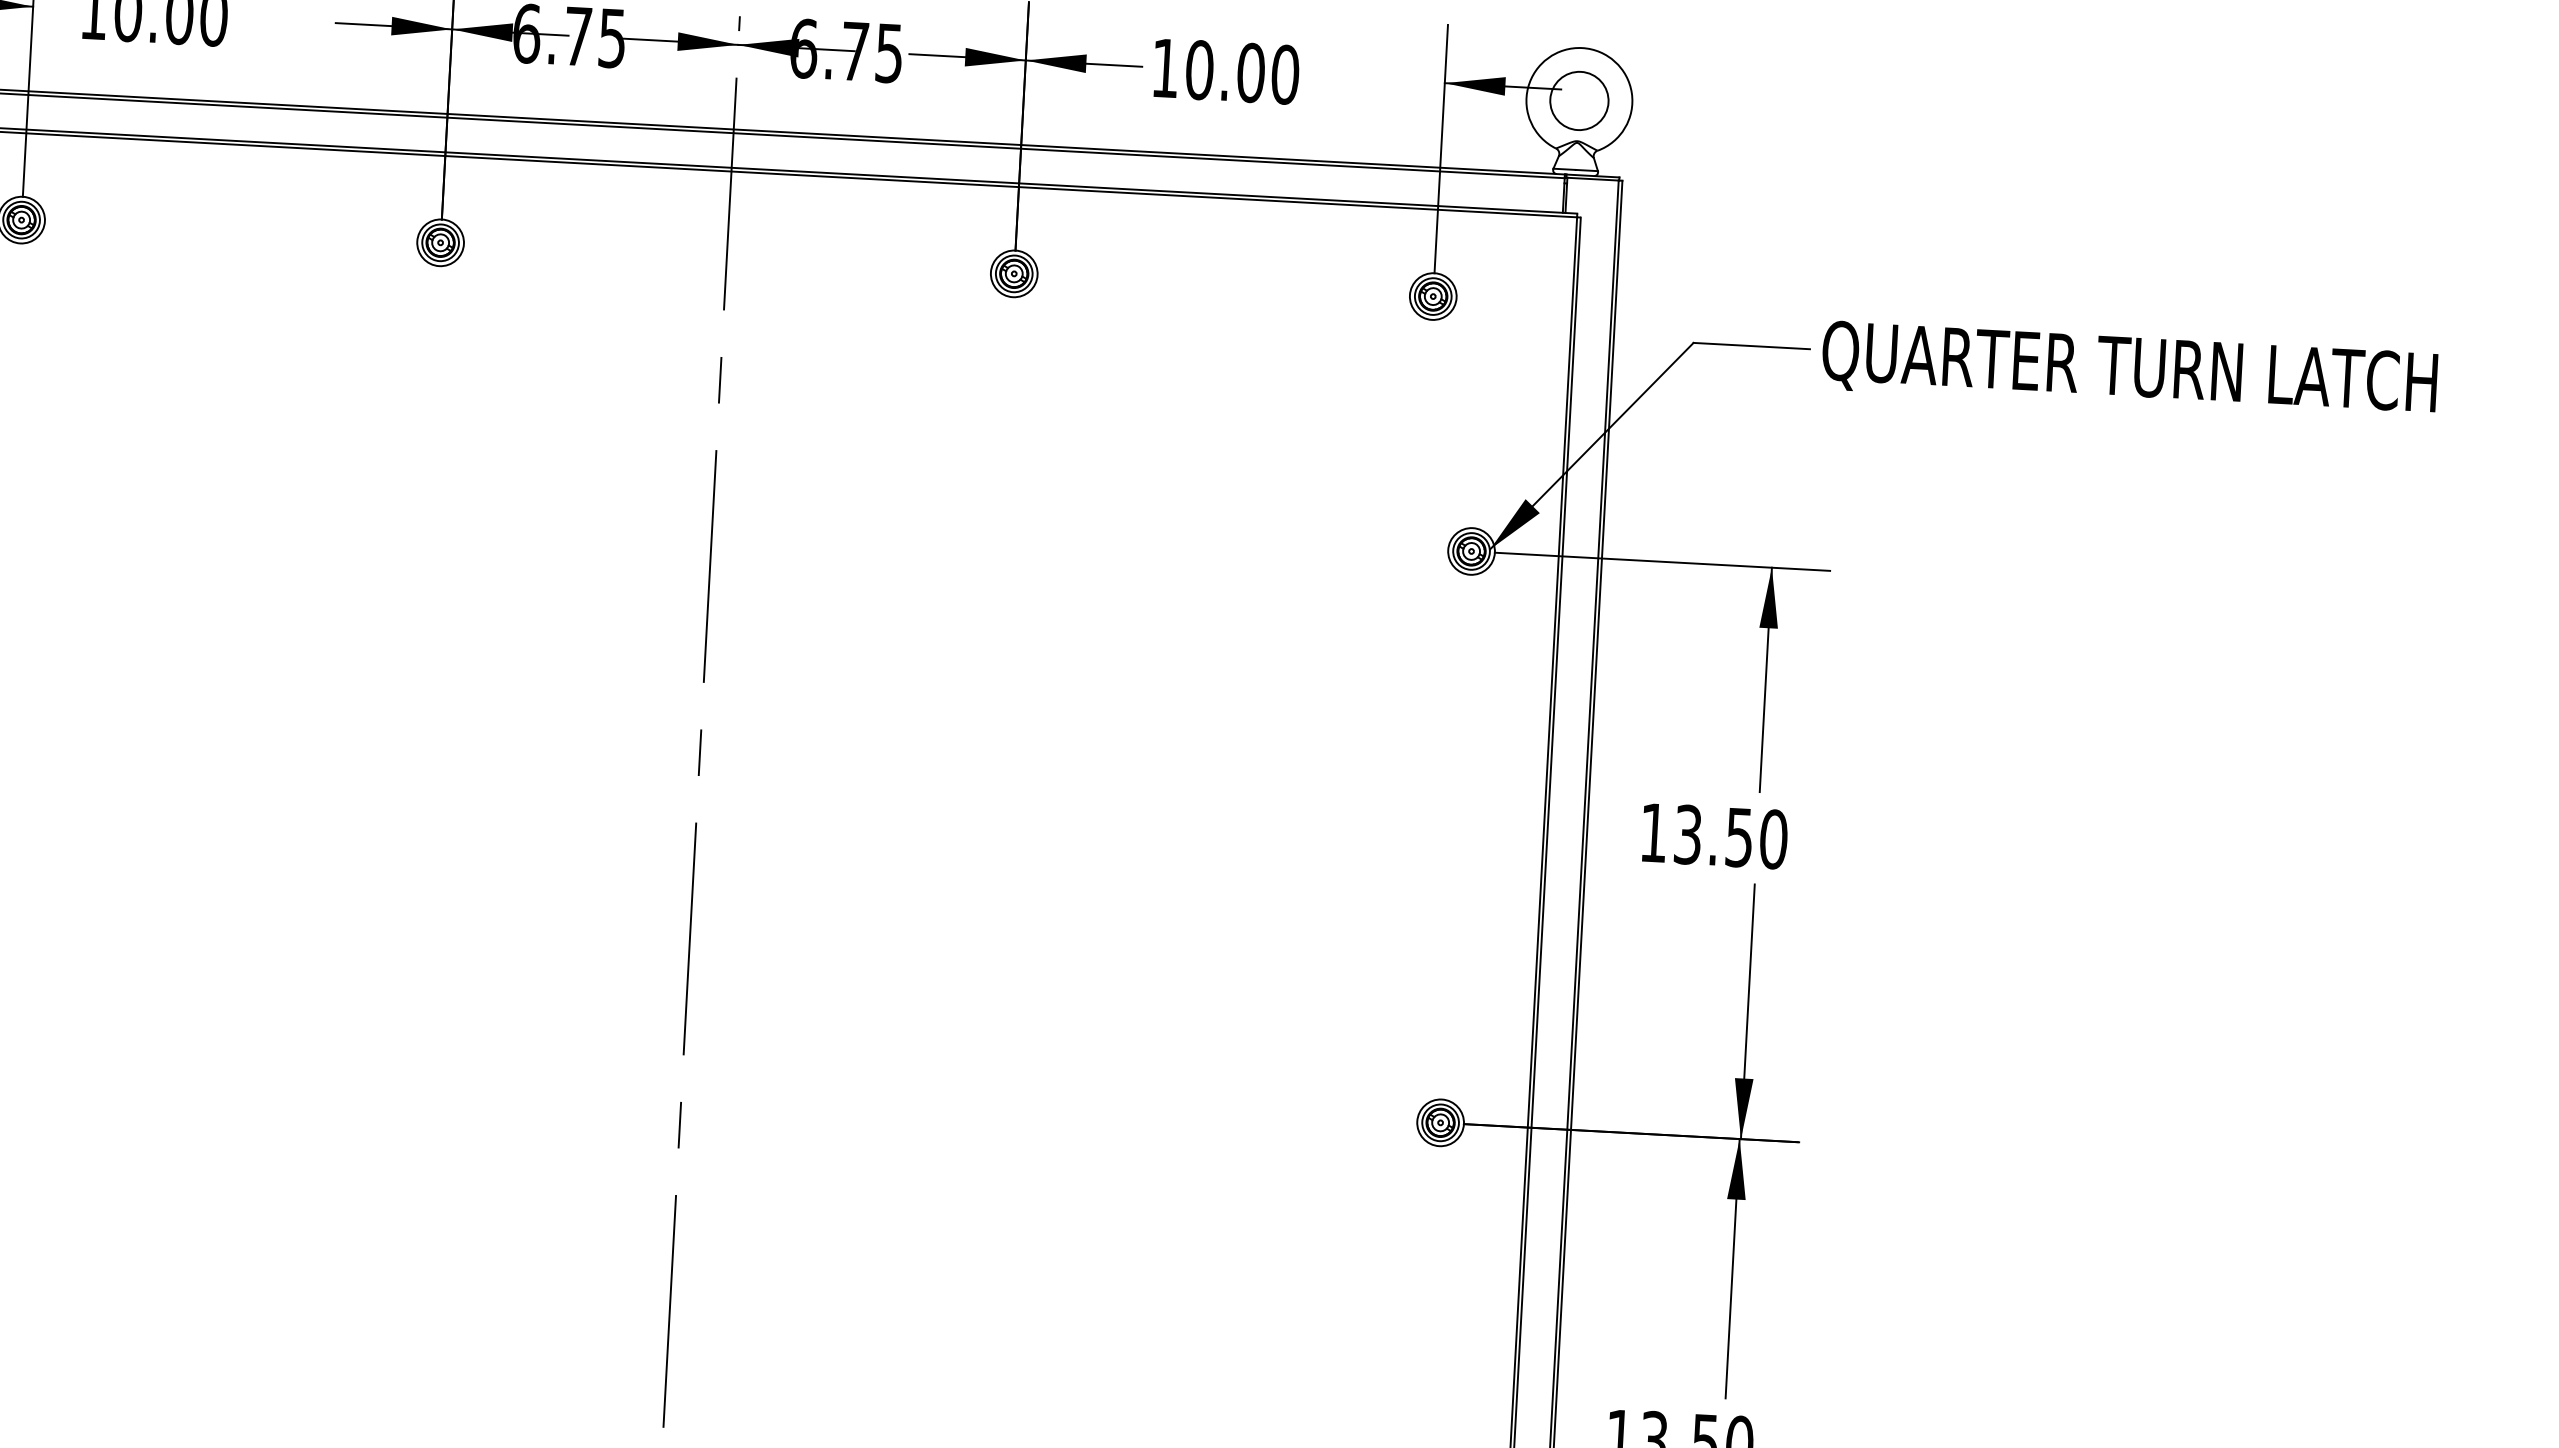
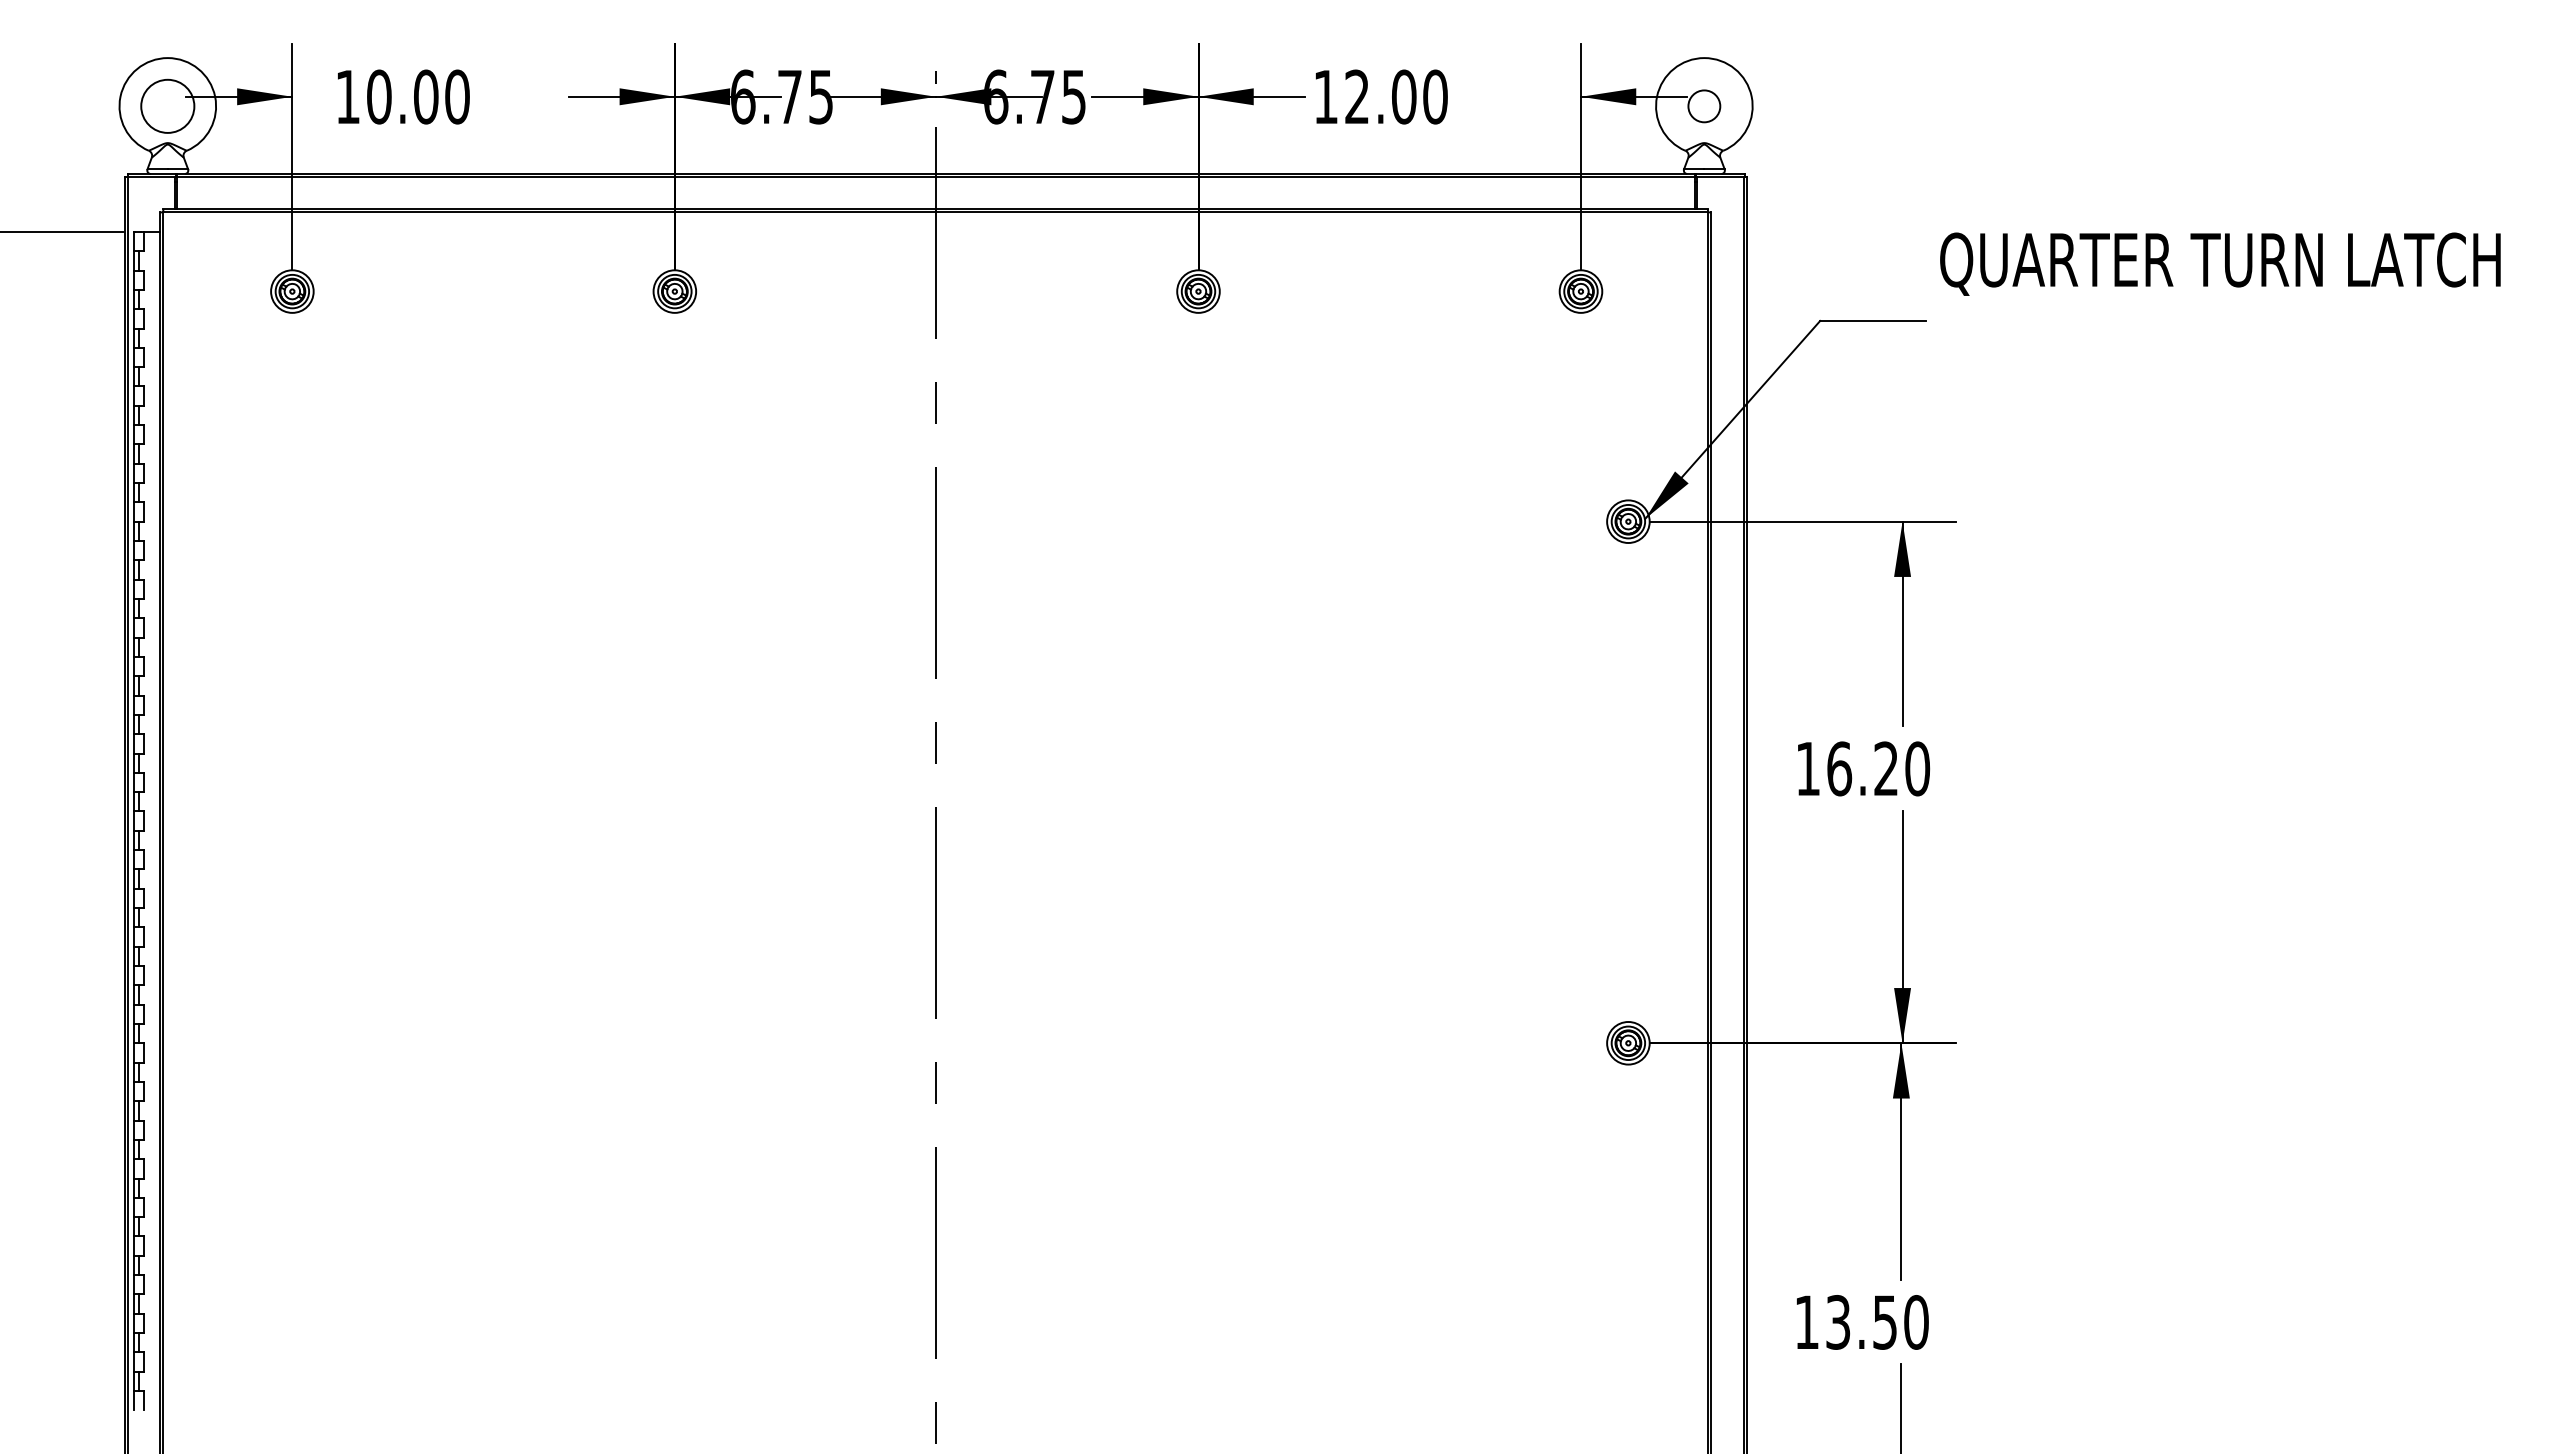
text: (1200, 69) -> (1357, 96), 10.00 -> 12.00
circle: (1578, 99) -> (1703, 105), size x0.6
text: (2129, 370) -> (2220, 263), moved
text: (1713, 835) -> (1862, 768), 13.50 -> 16.20

